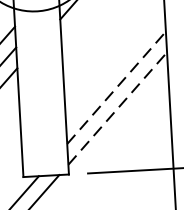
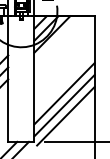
line: (116, 87) -> (64, 93), dashed -> solid
line: (117, 108) -> (64, 105), dashed -> solid
line: (120, 125) -> (65, 115), added

